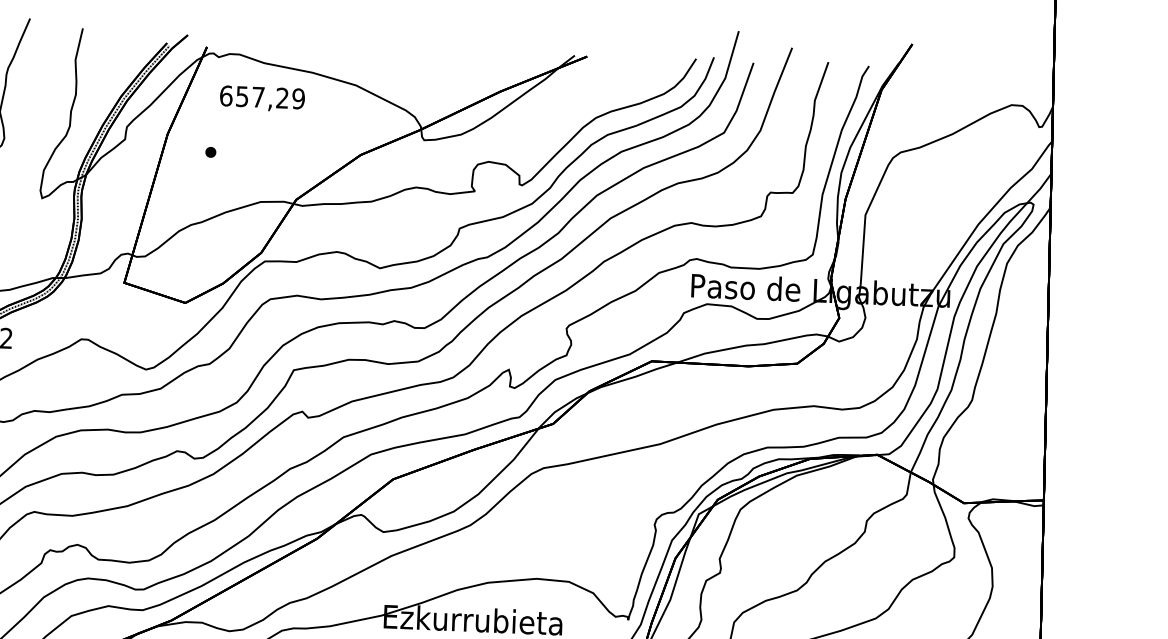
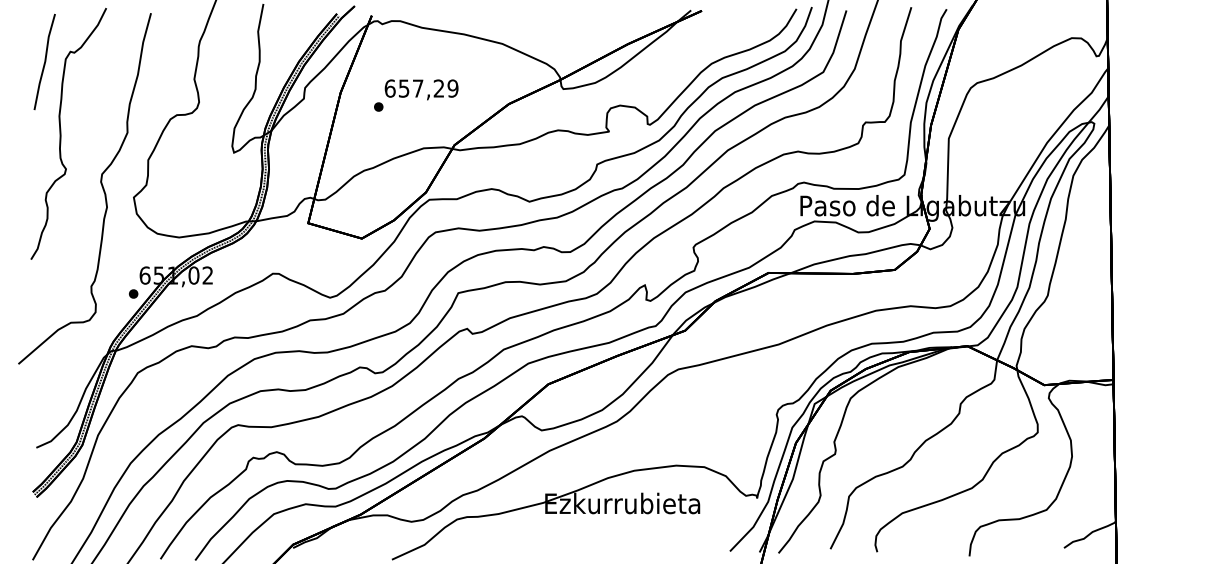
text: (262, 98) -> (421, 89), moved

